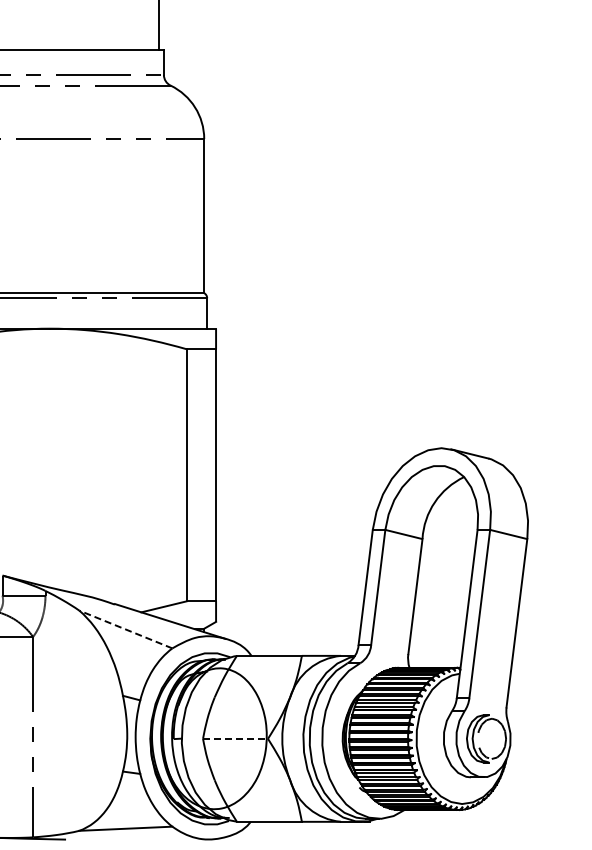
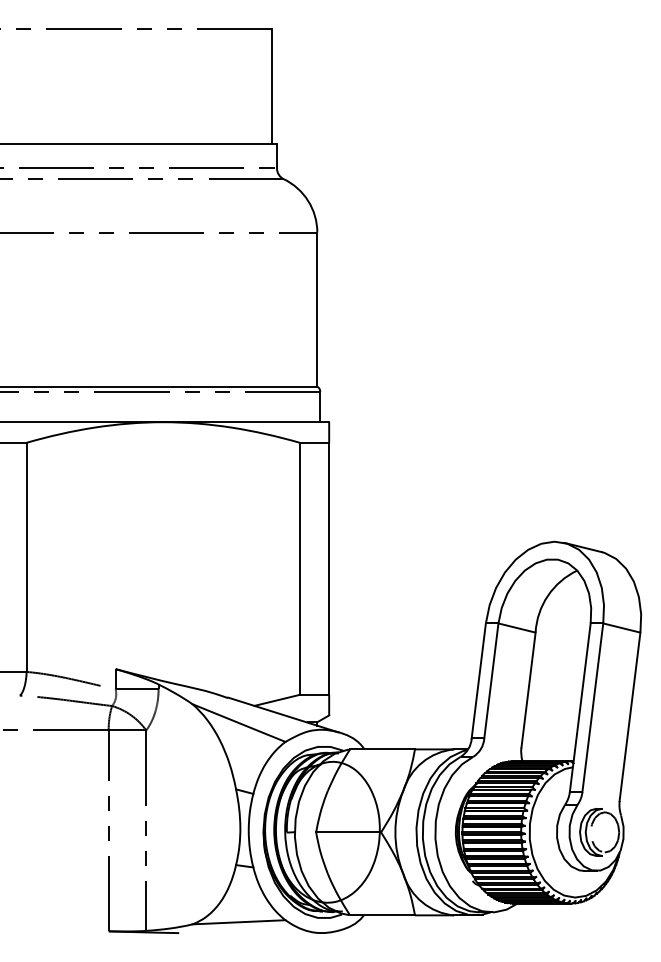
line: (125, 628) -> (238, 722), dashed -> solid
line: (236, 738) -> (349, 832), dashed -> solid

